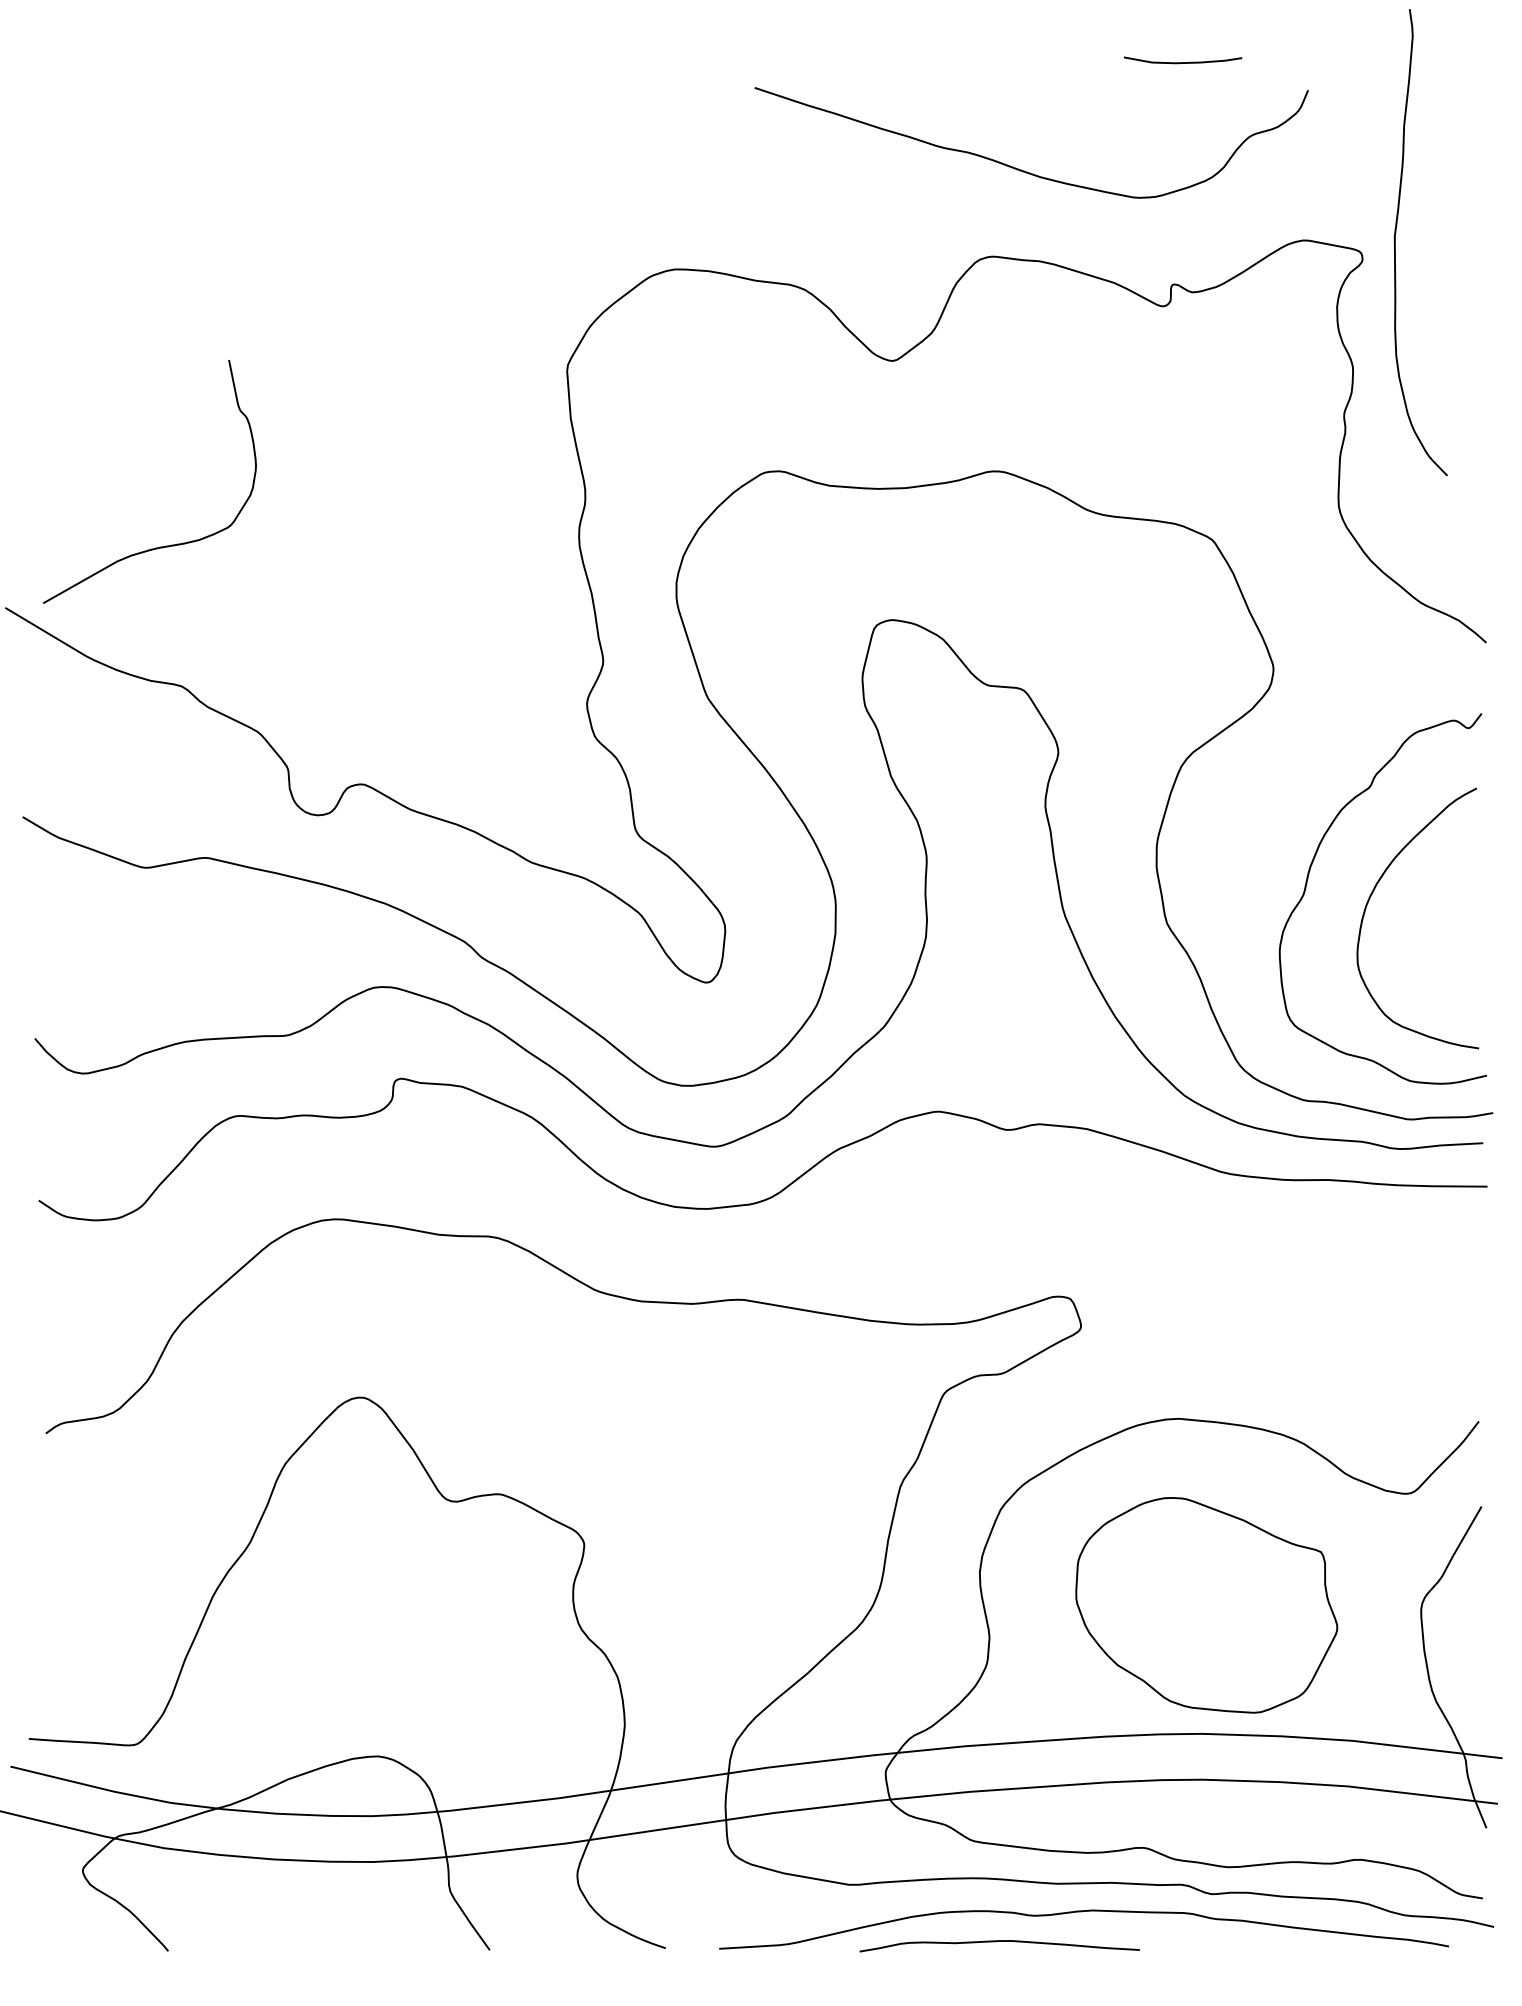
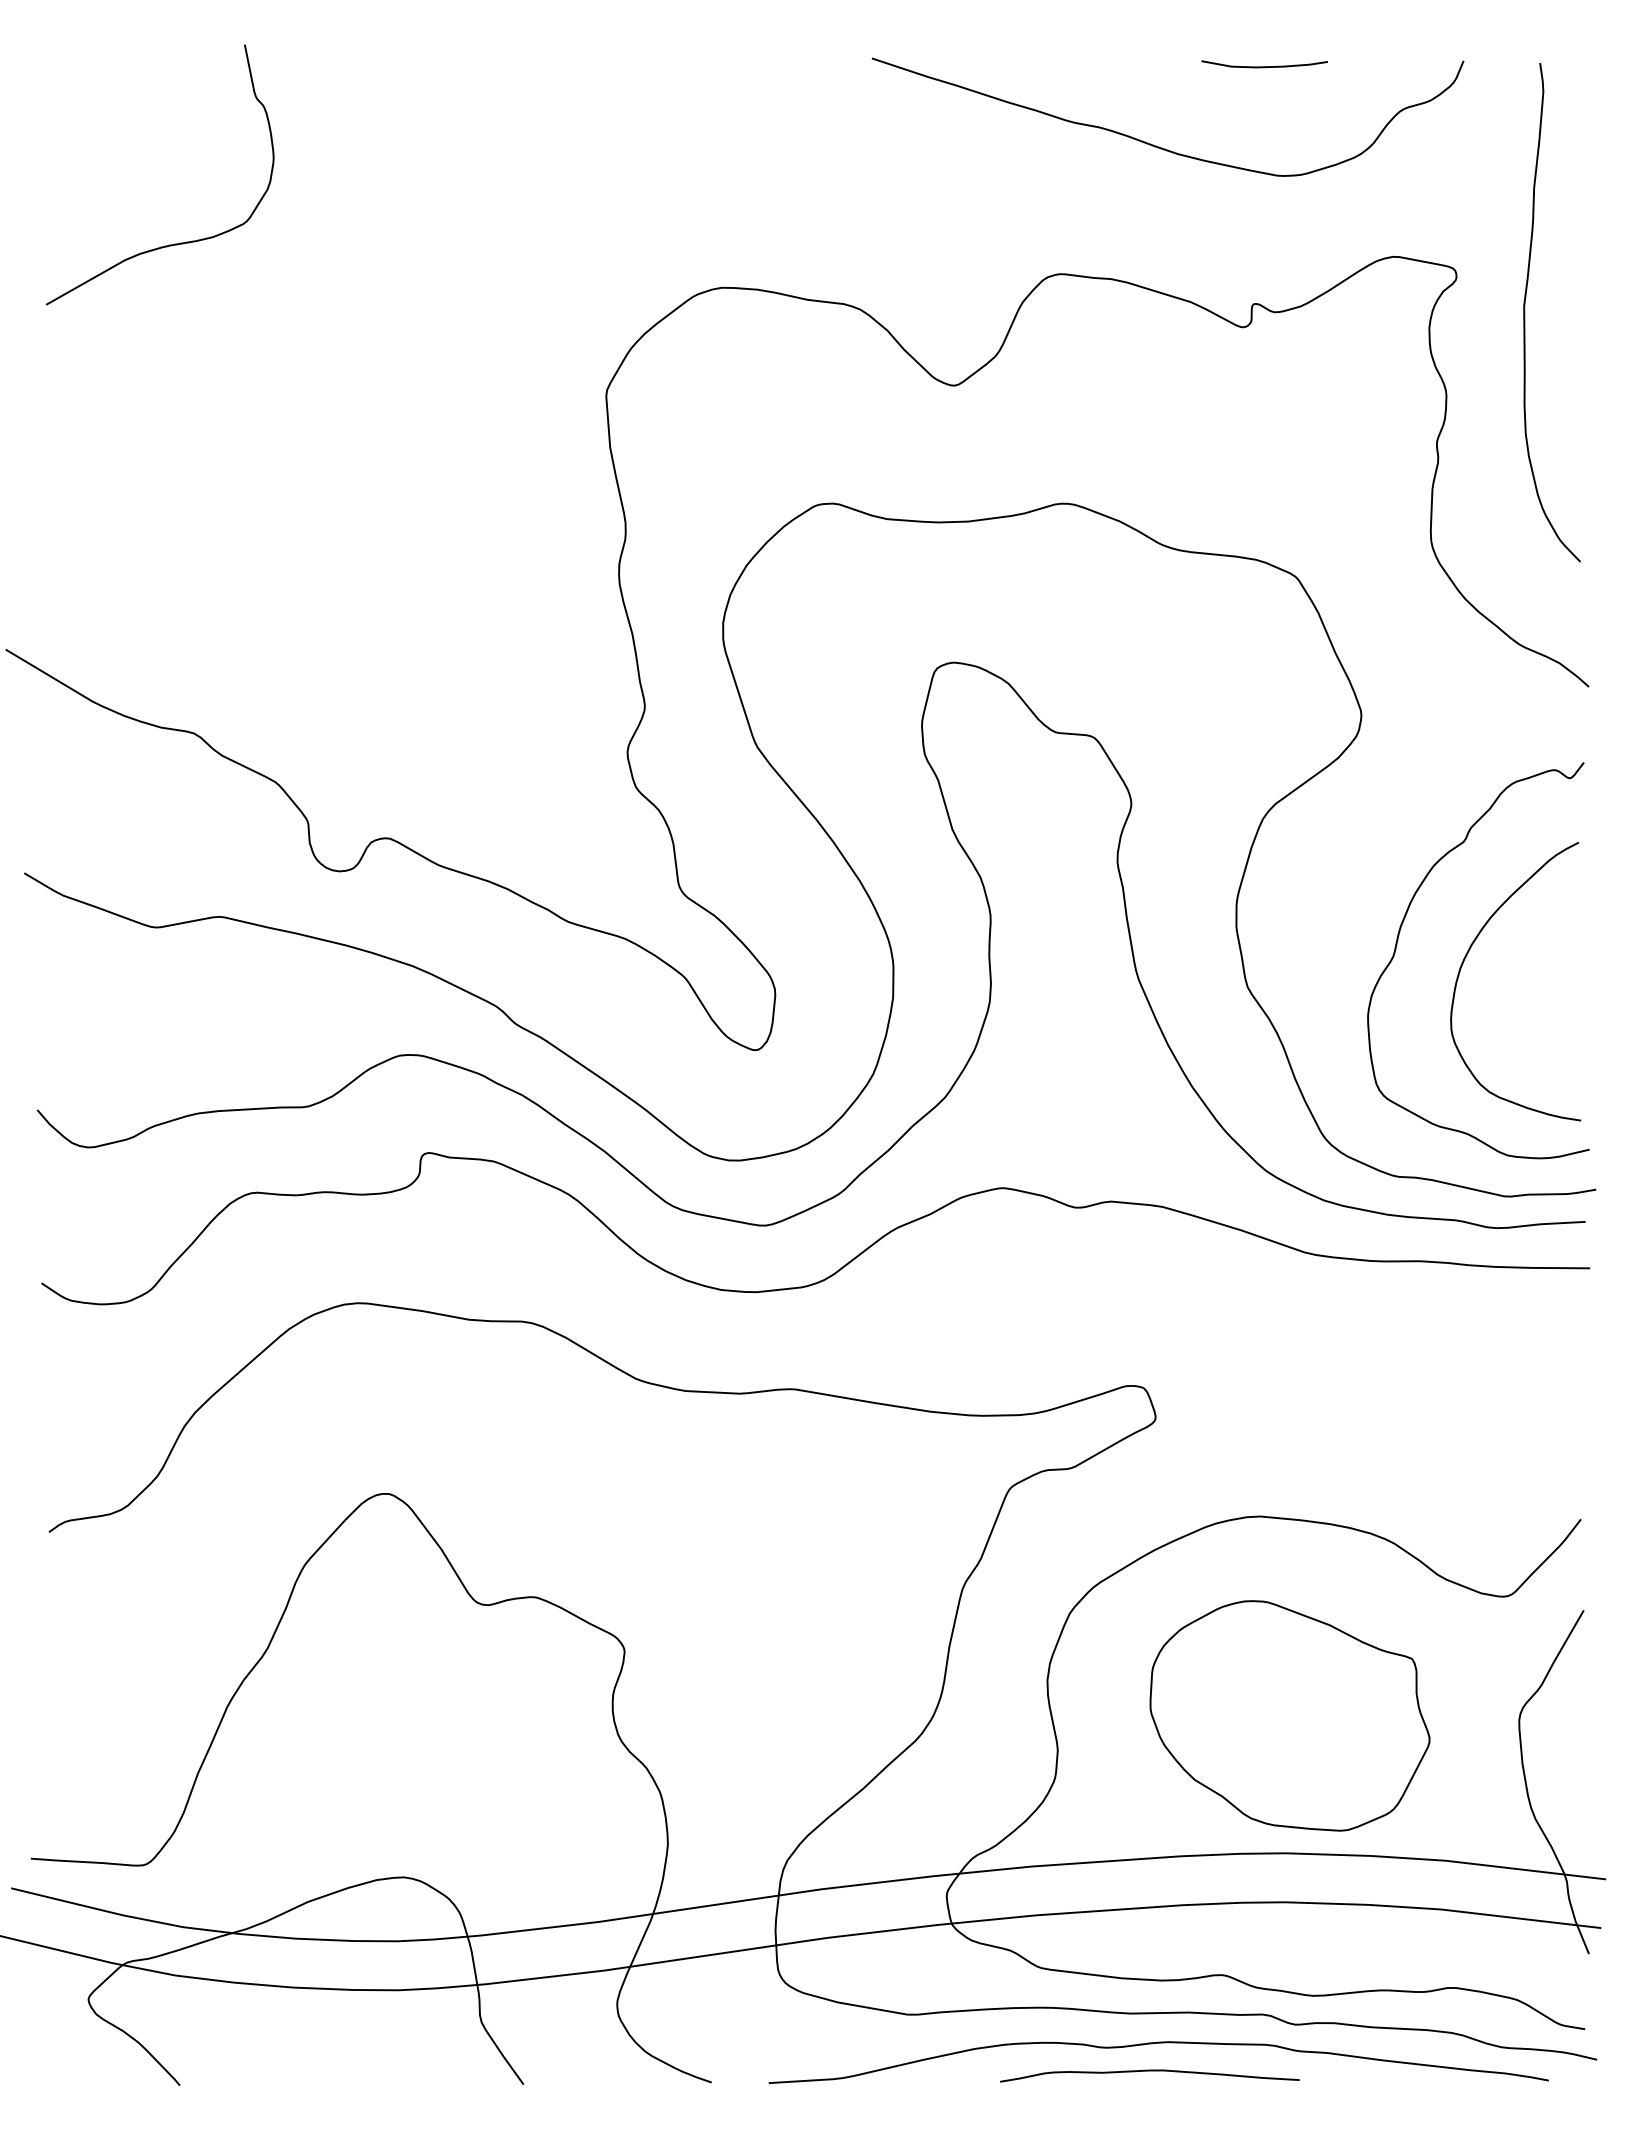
curve: (1021, 169) -> (1157, 145), moved
curve: (1395, 242) -> (1524, 312), moved
curve: (159, 546) -> (170, 244), moved
curve: (999, 1941) -> (1149, 2070), moved

